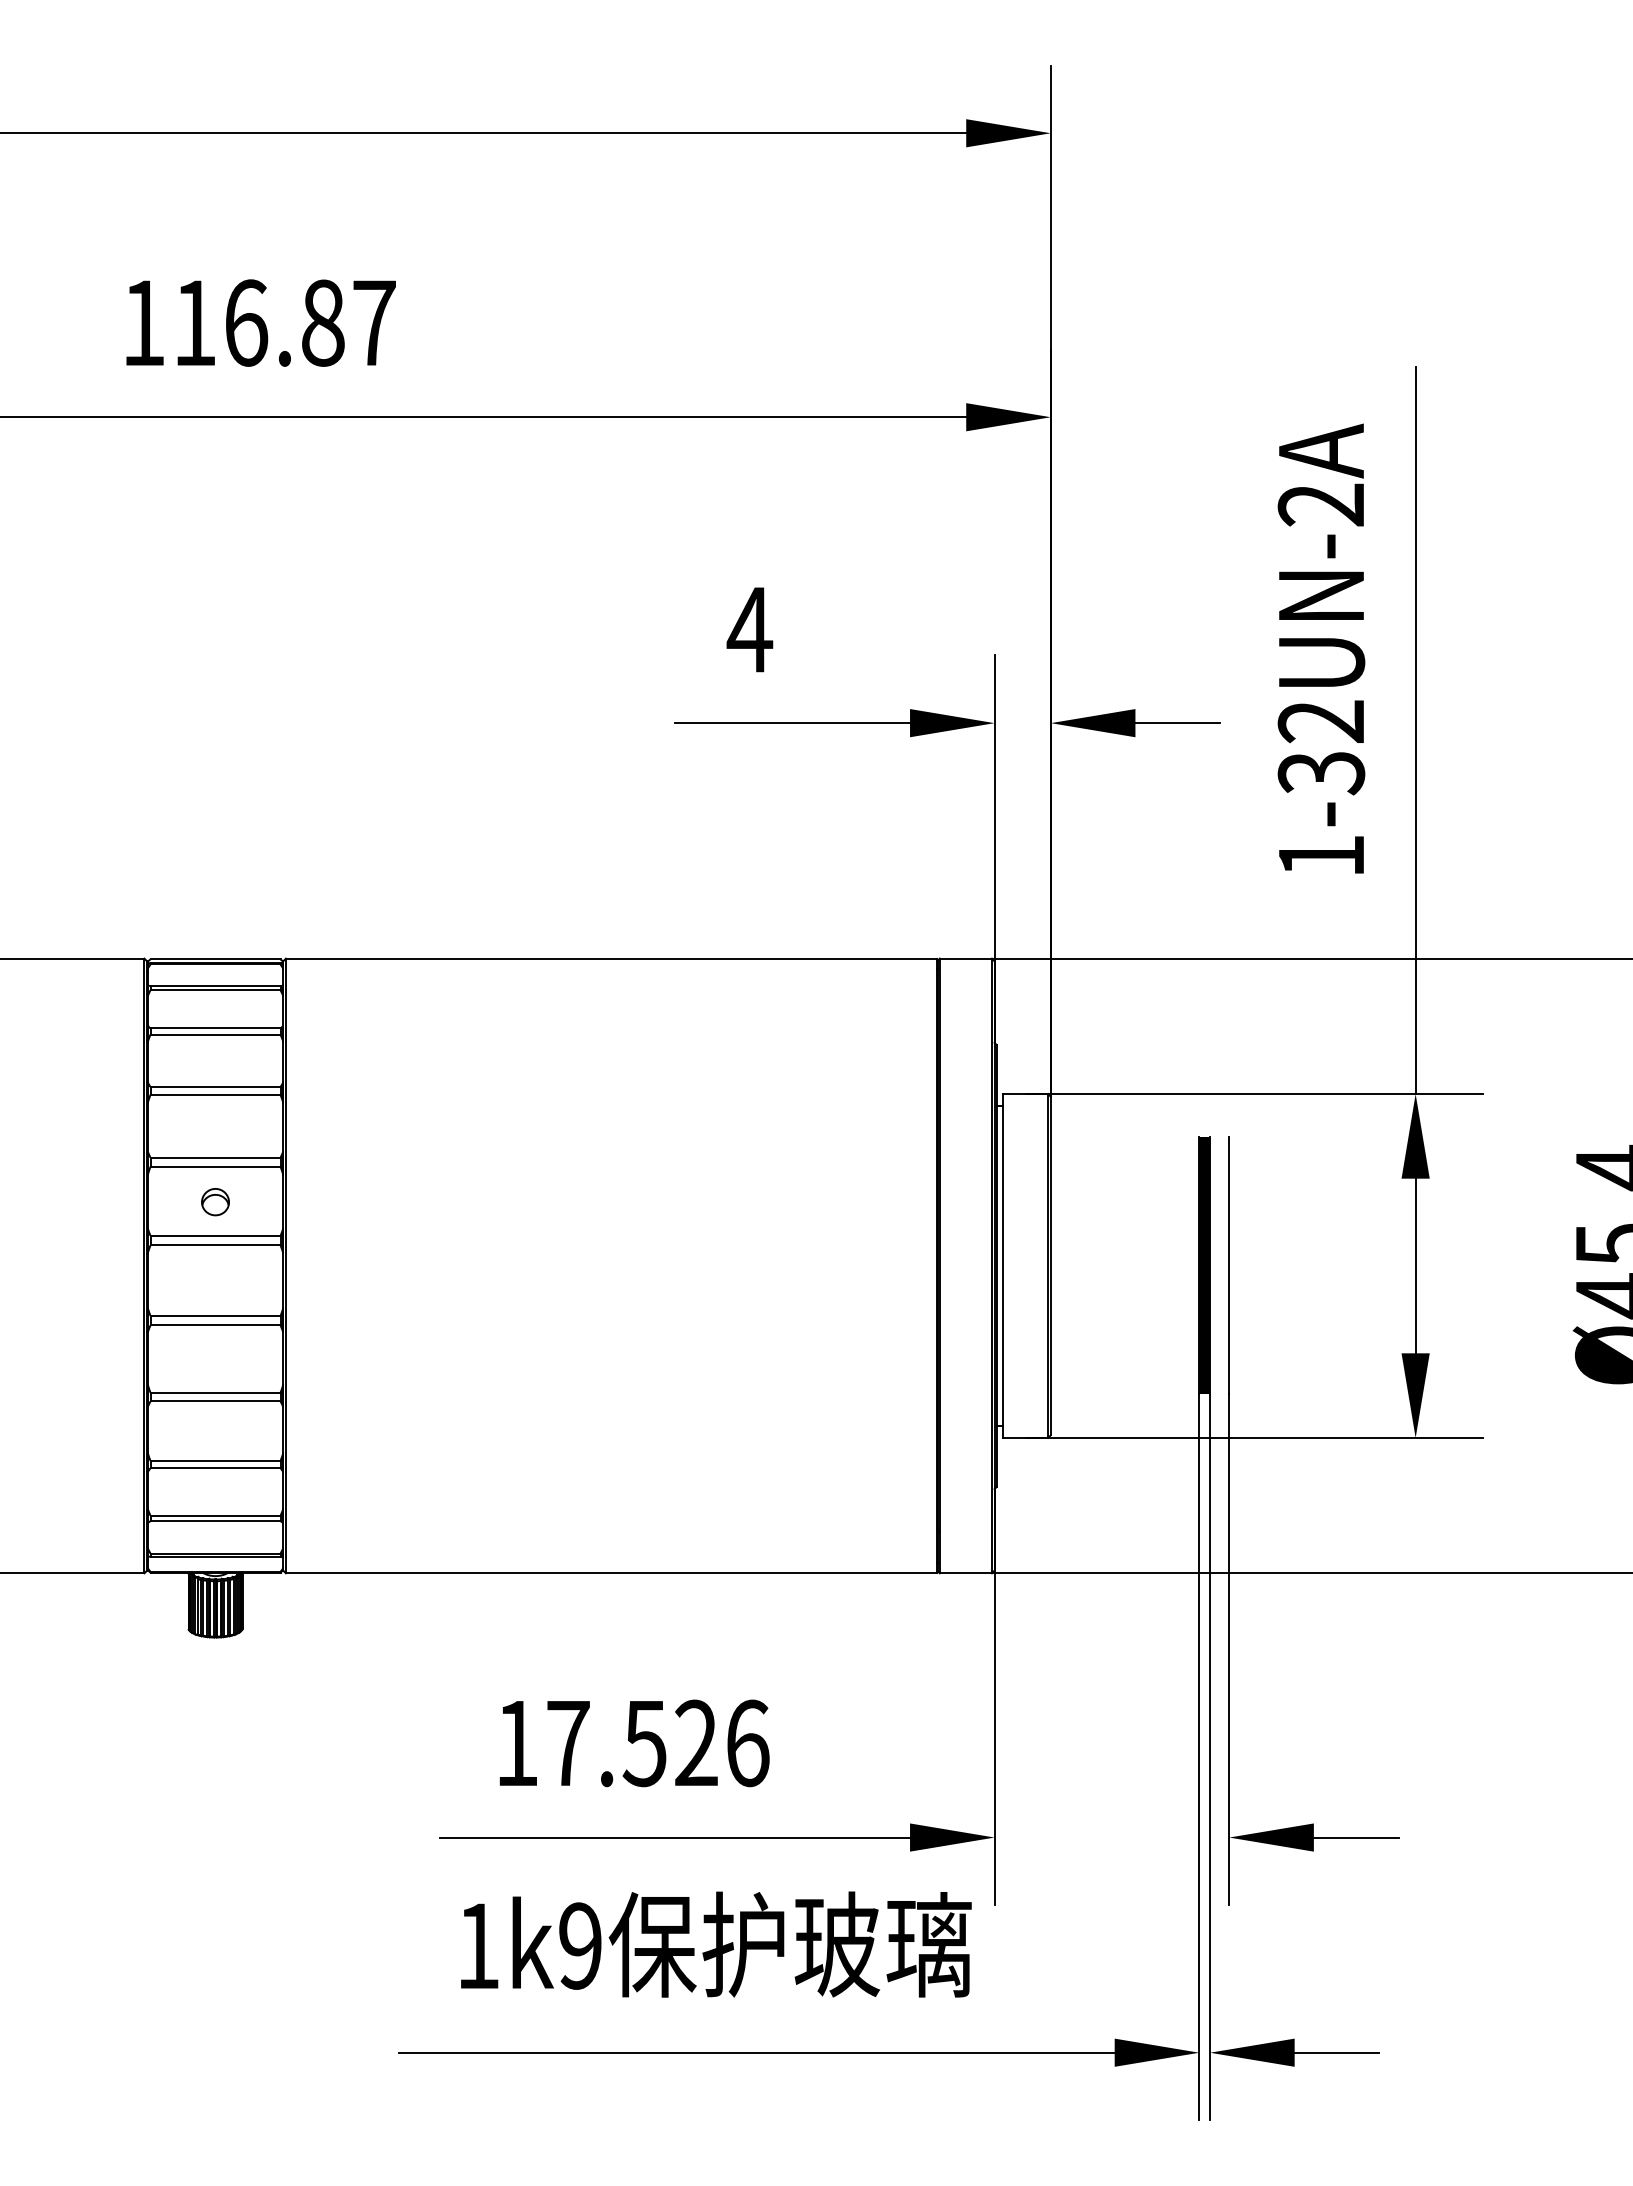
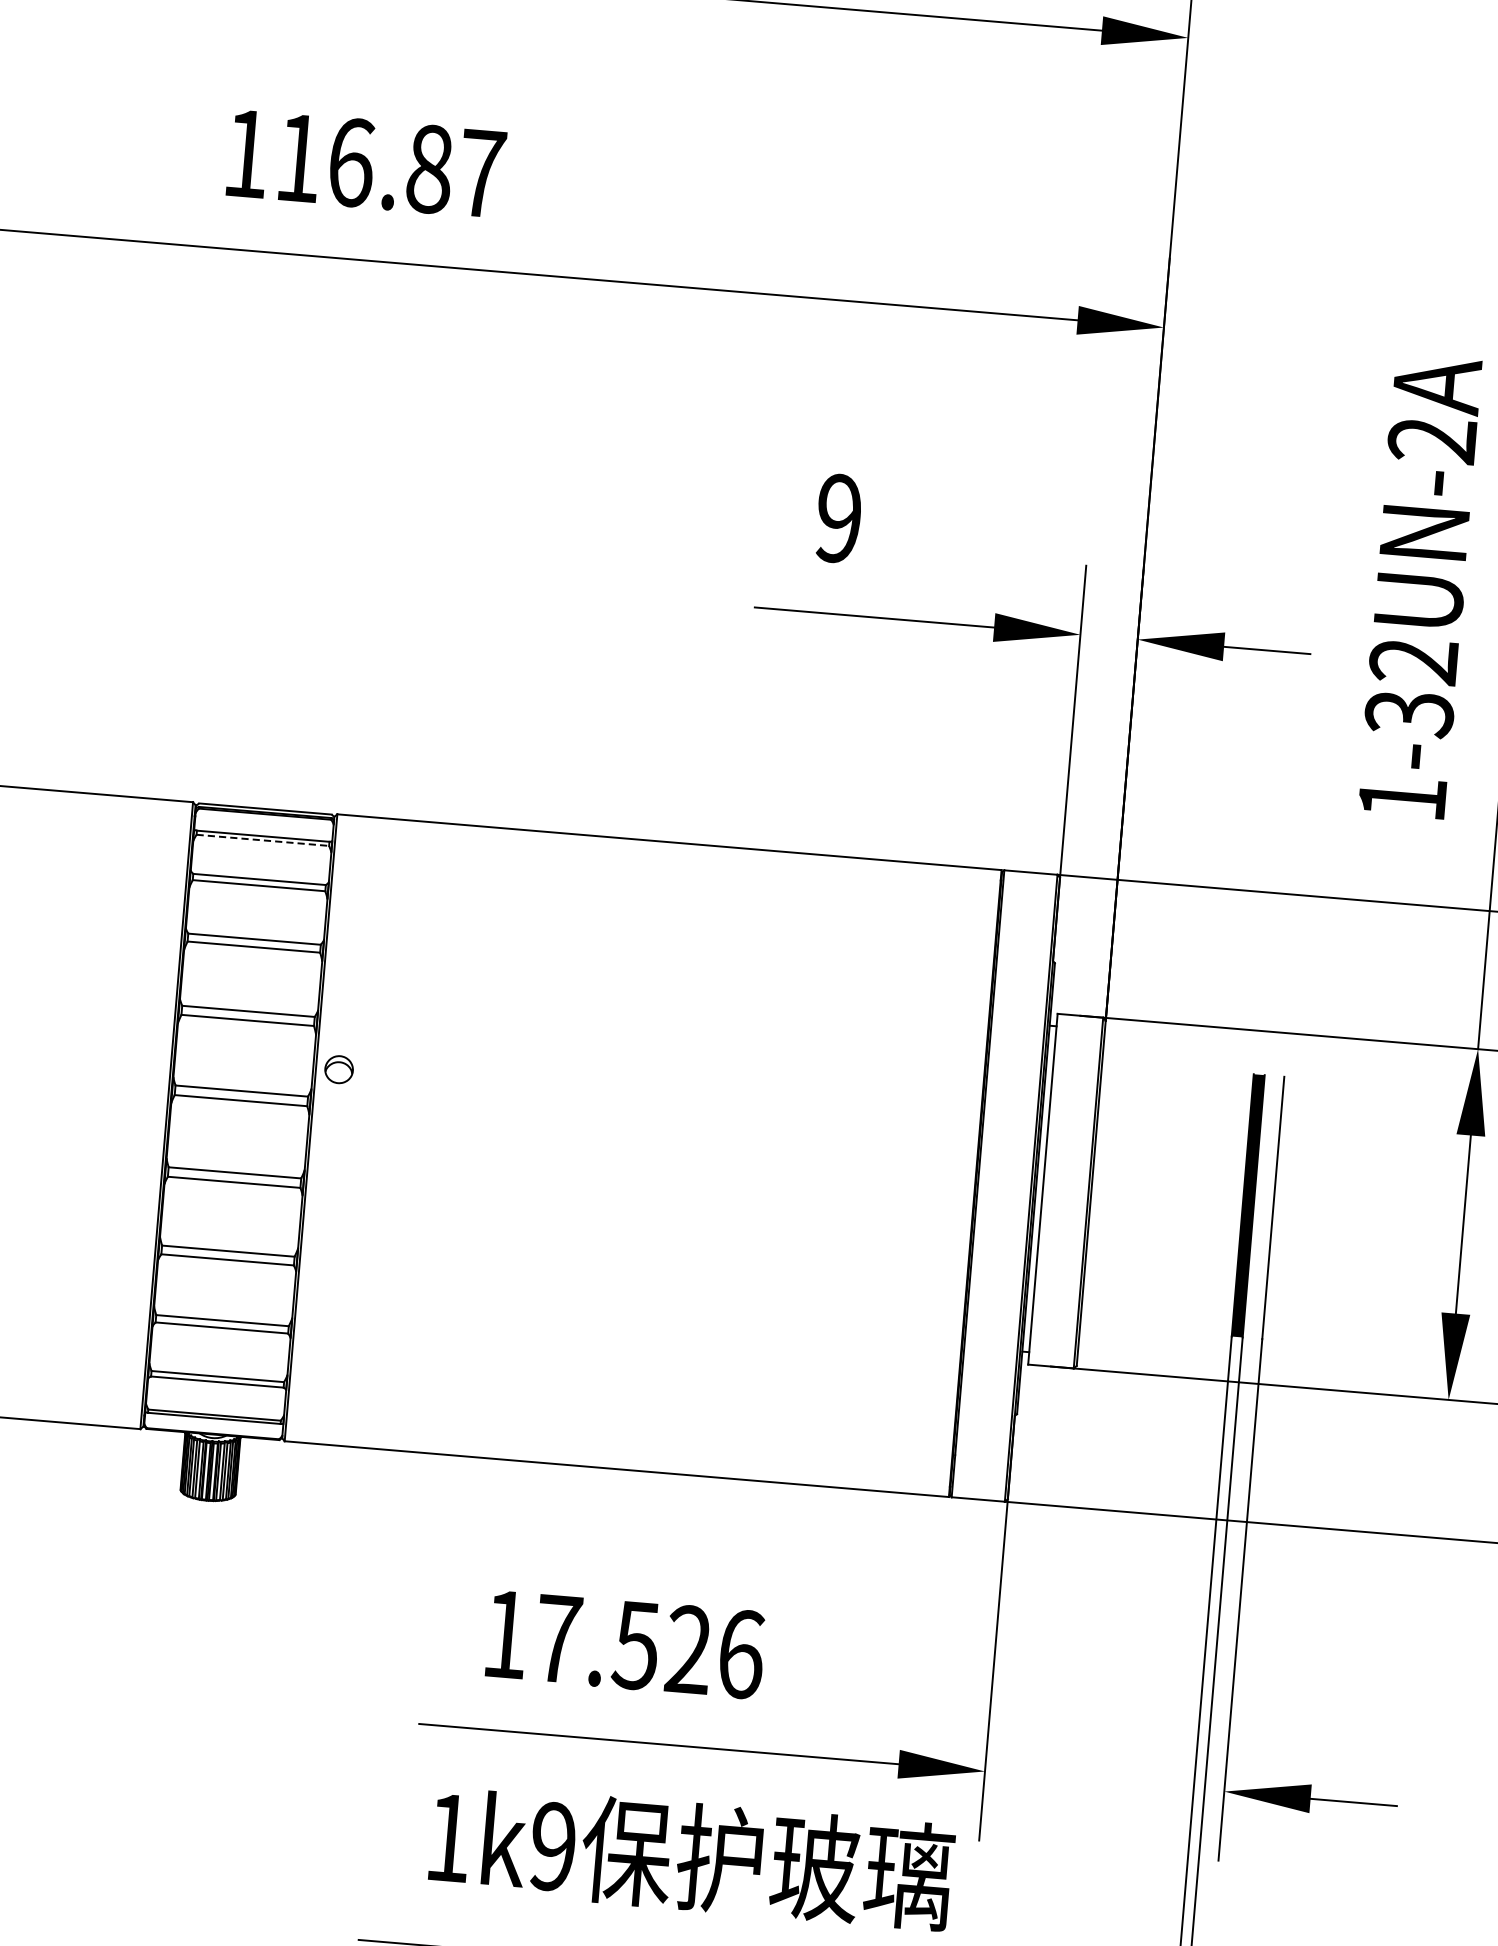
text: (749, 629) -> (838, 518), 4 -> 9
line: (215, 990) -> (262, 840), solid -> dashed
part: (215, 1202) -> (339, 1070), moved

